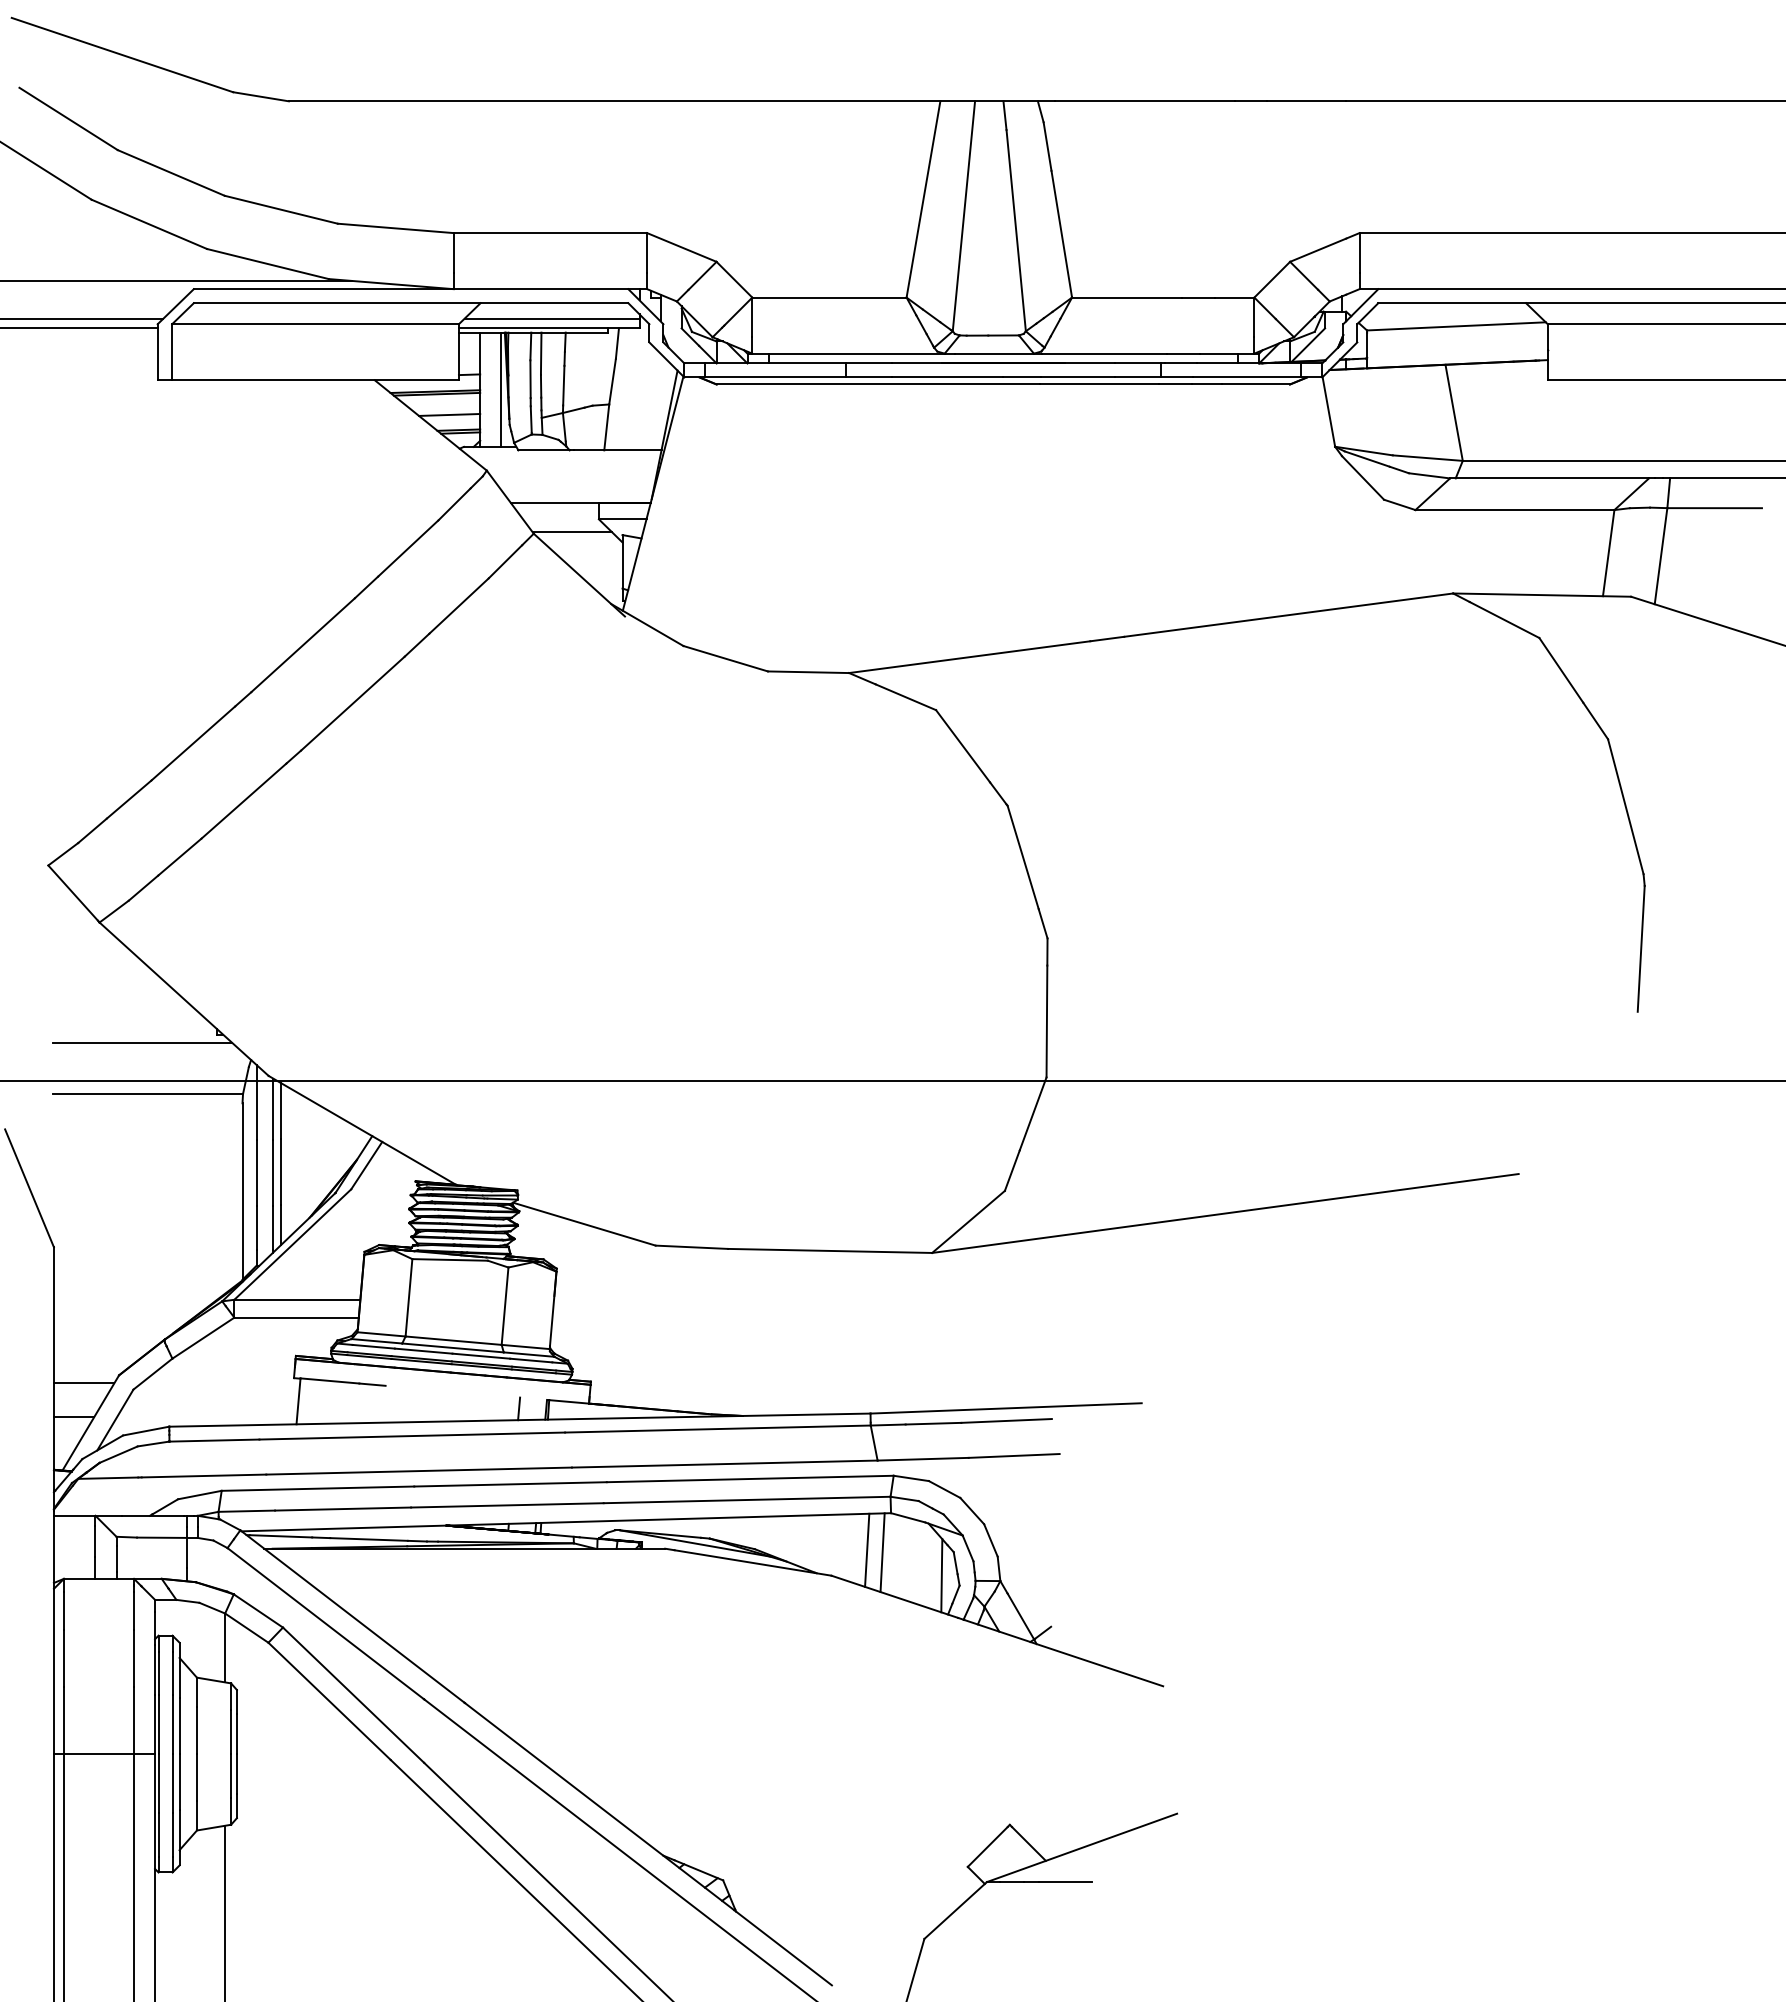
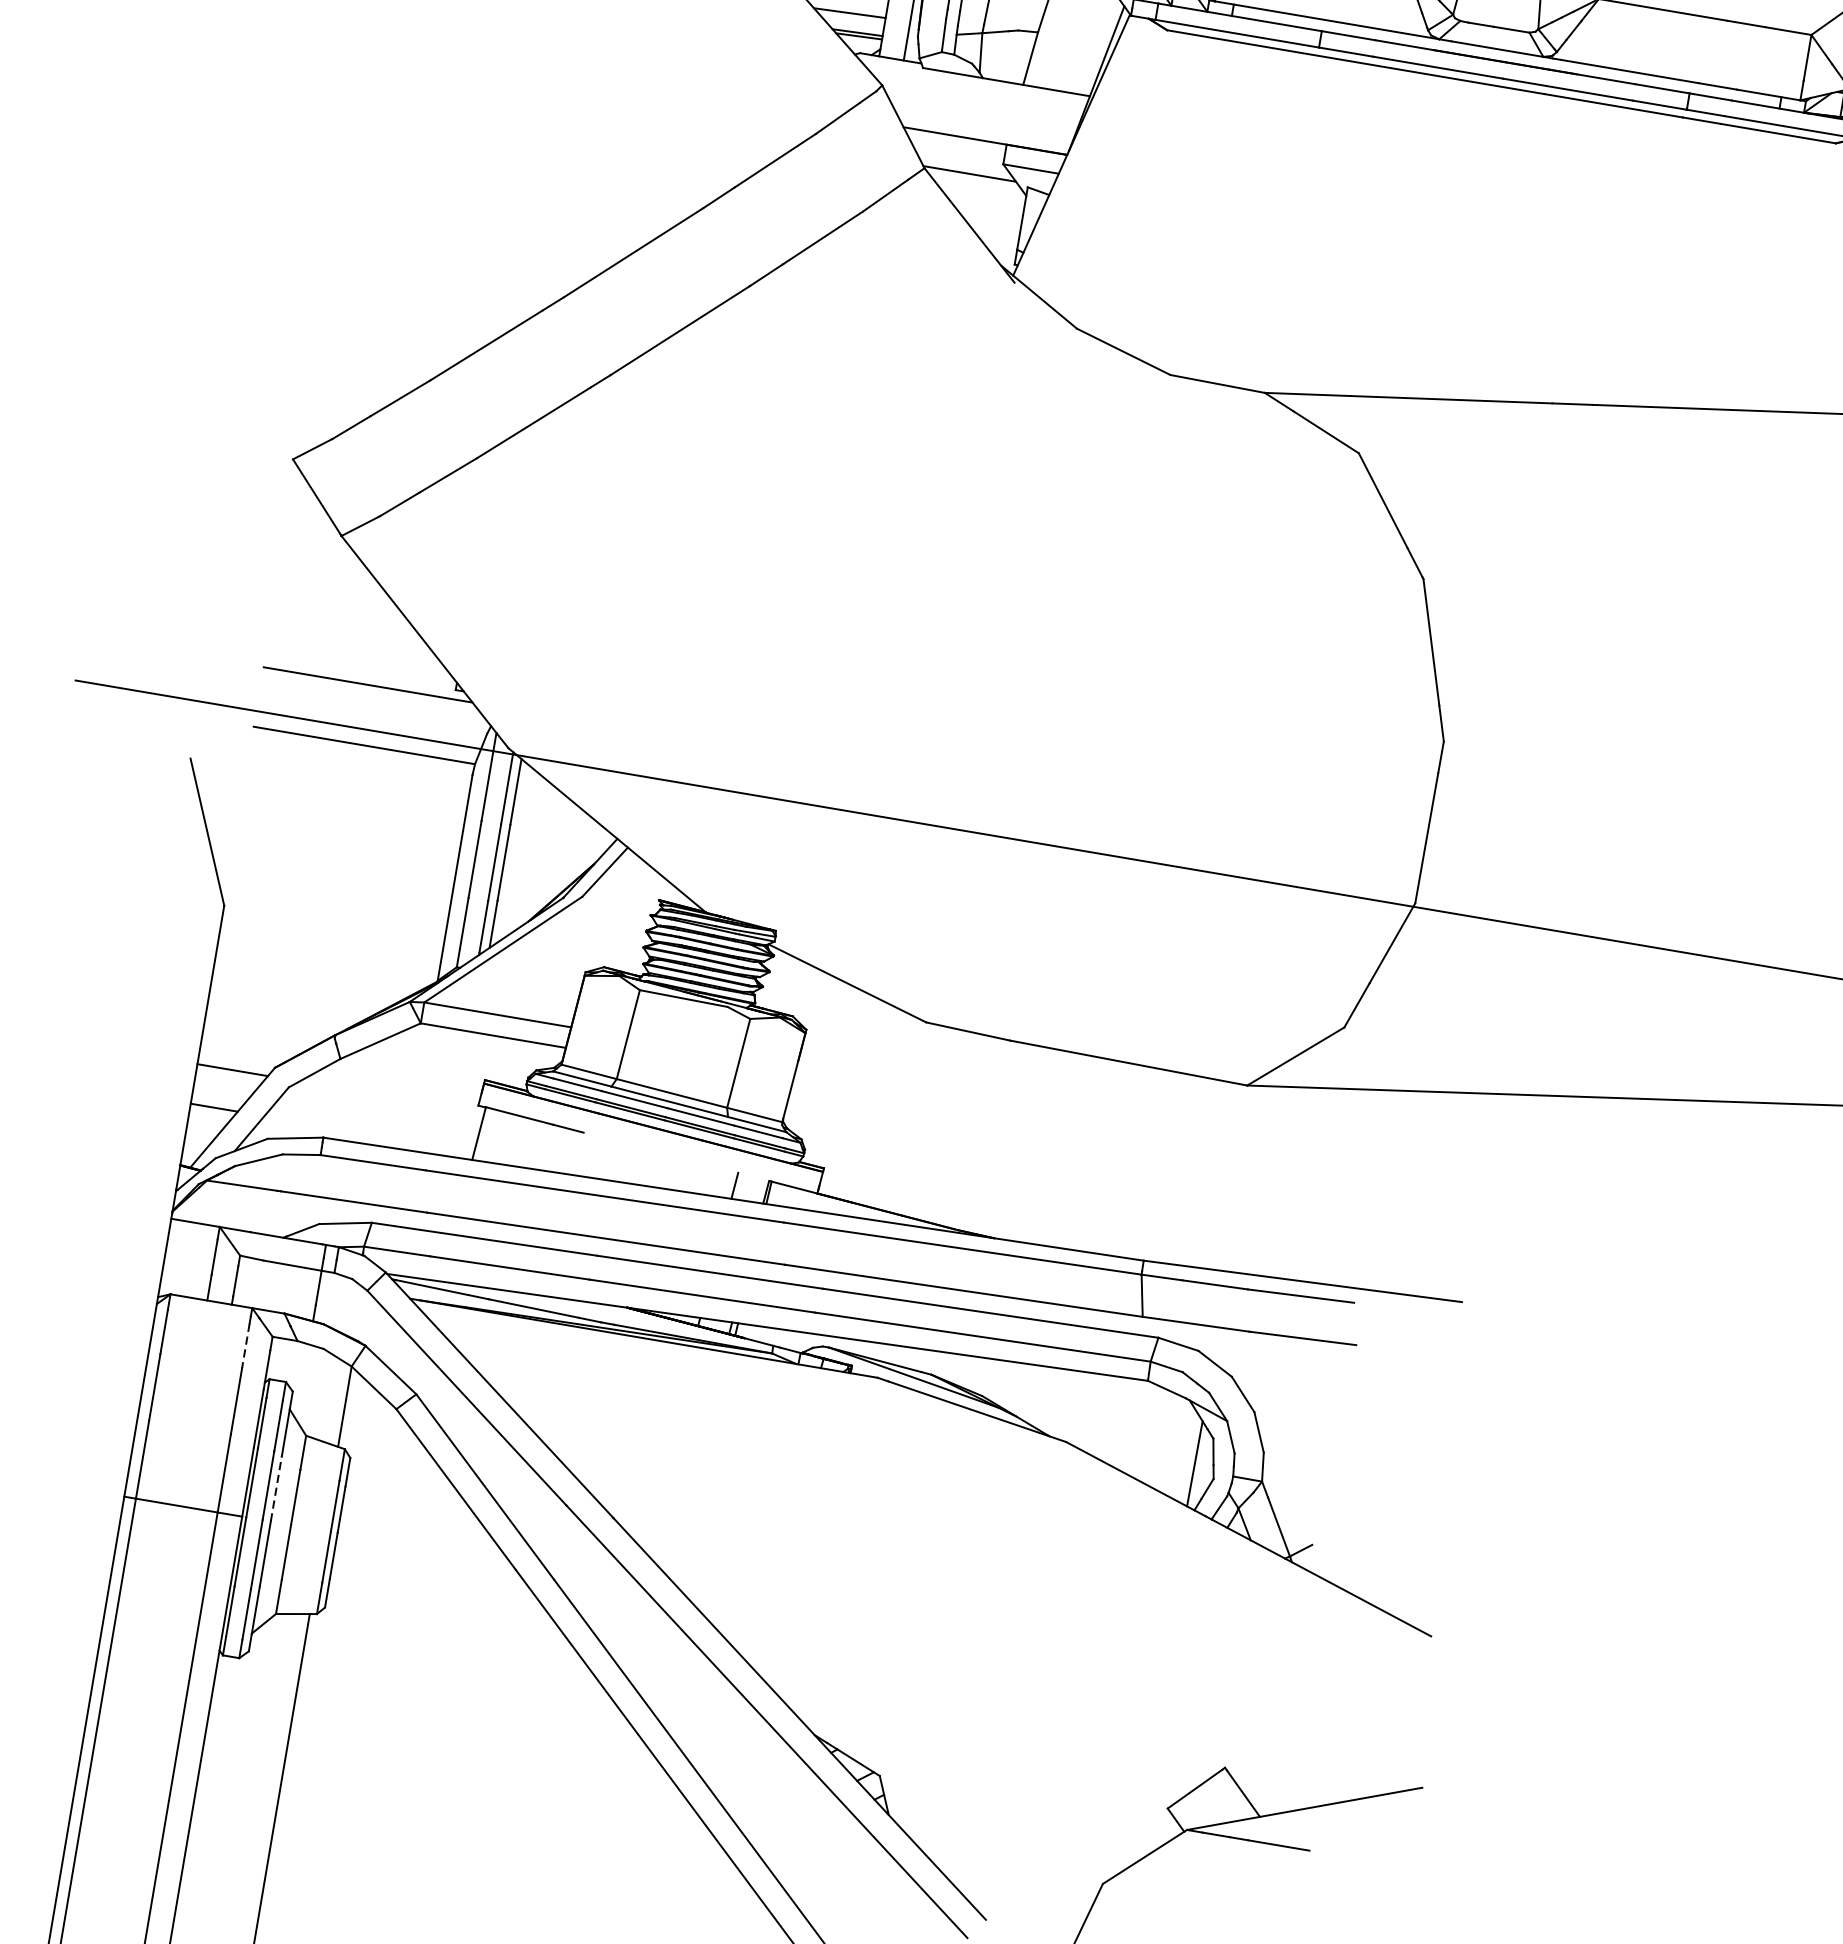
line: (867, 1549) -> (1113, 1418), removed
line: (882, 1552) -> (1130, 1425), removed
line: (134, 1611) -> (246, 1346), solid -> dashed
line: (179, 1726) -> (276, 1489), solid -> dashed

